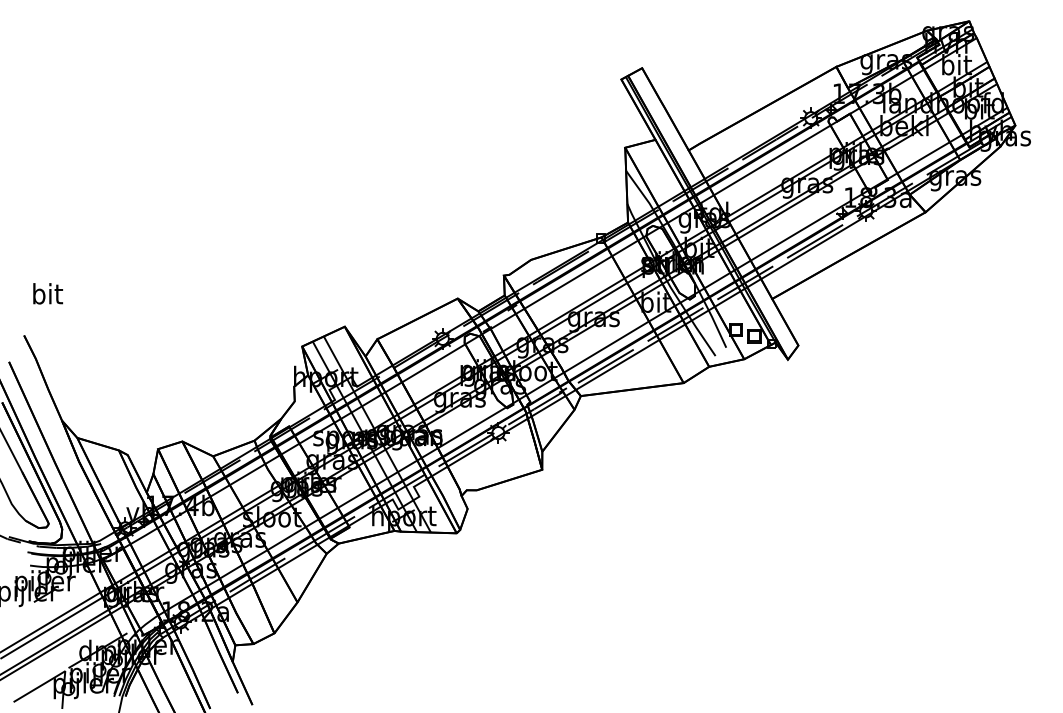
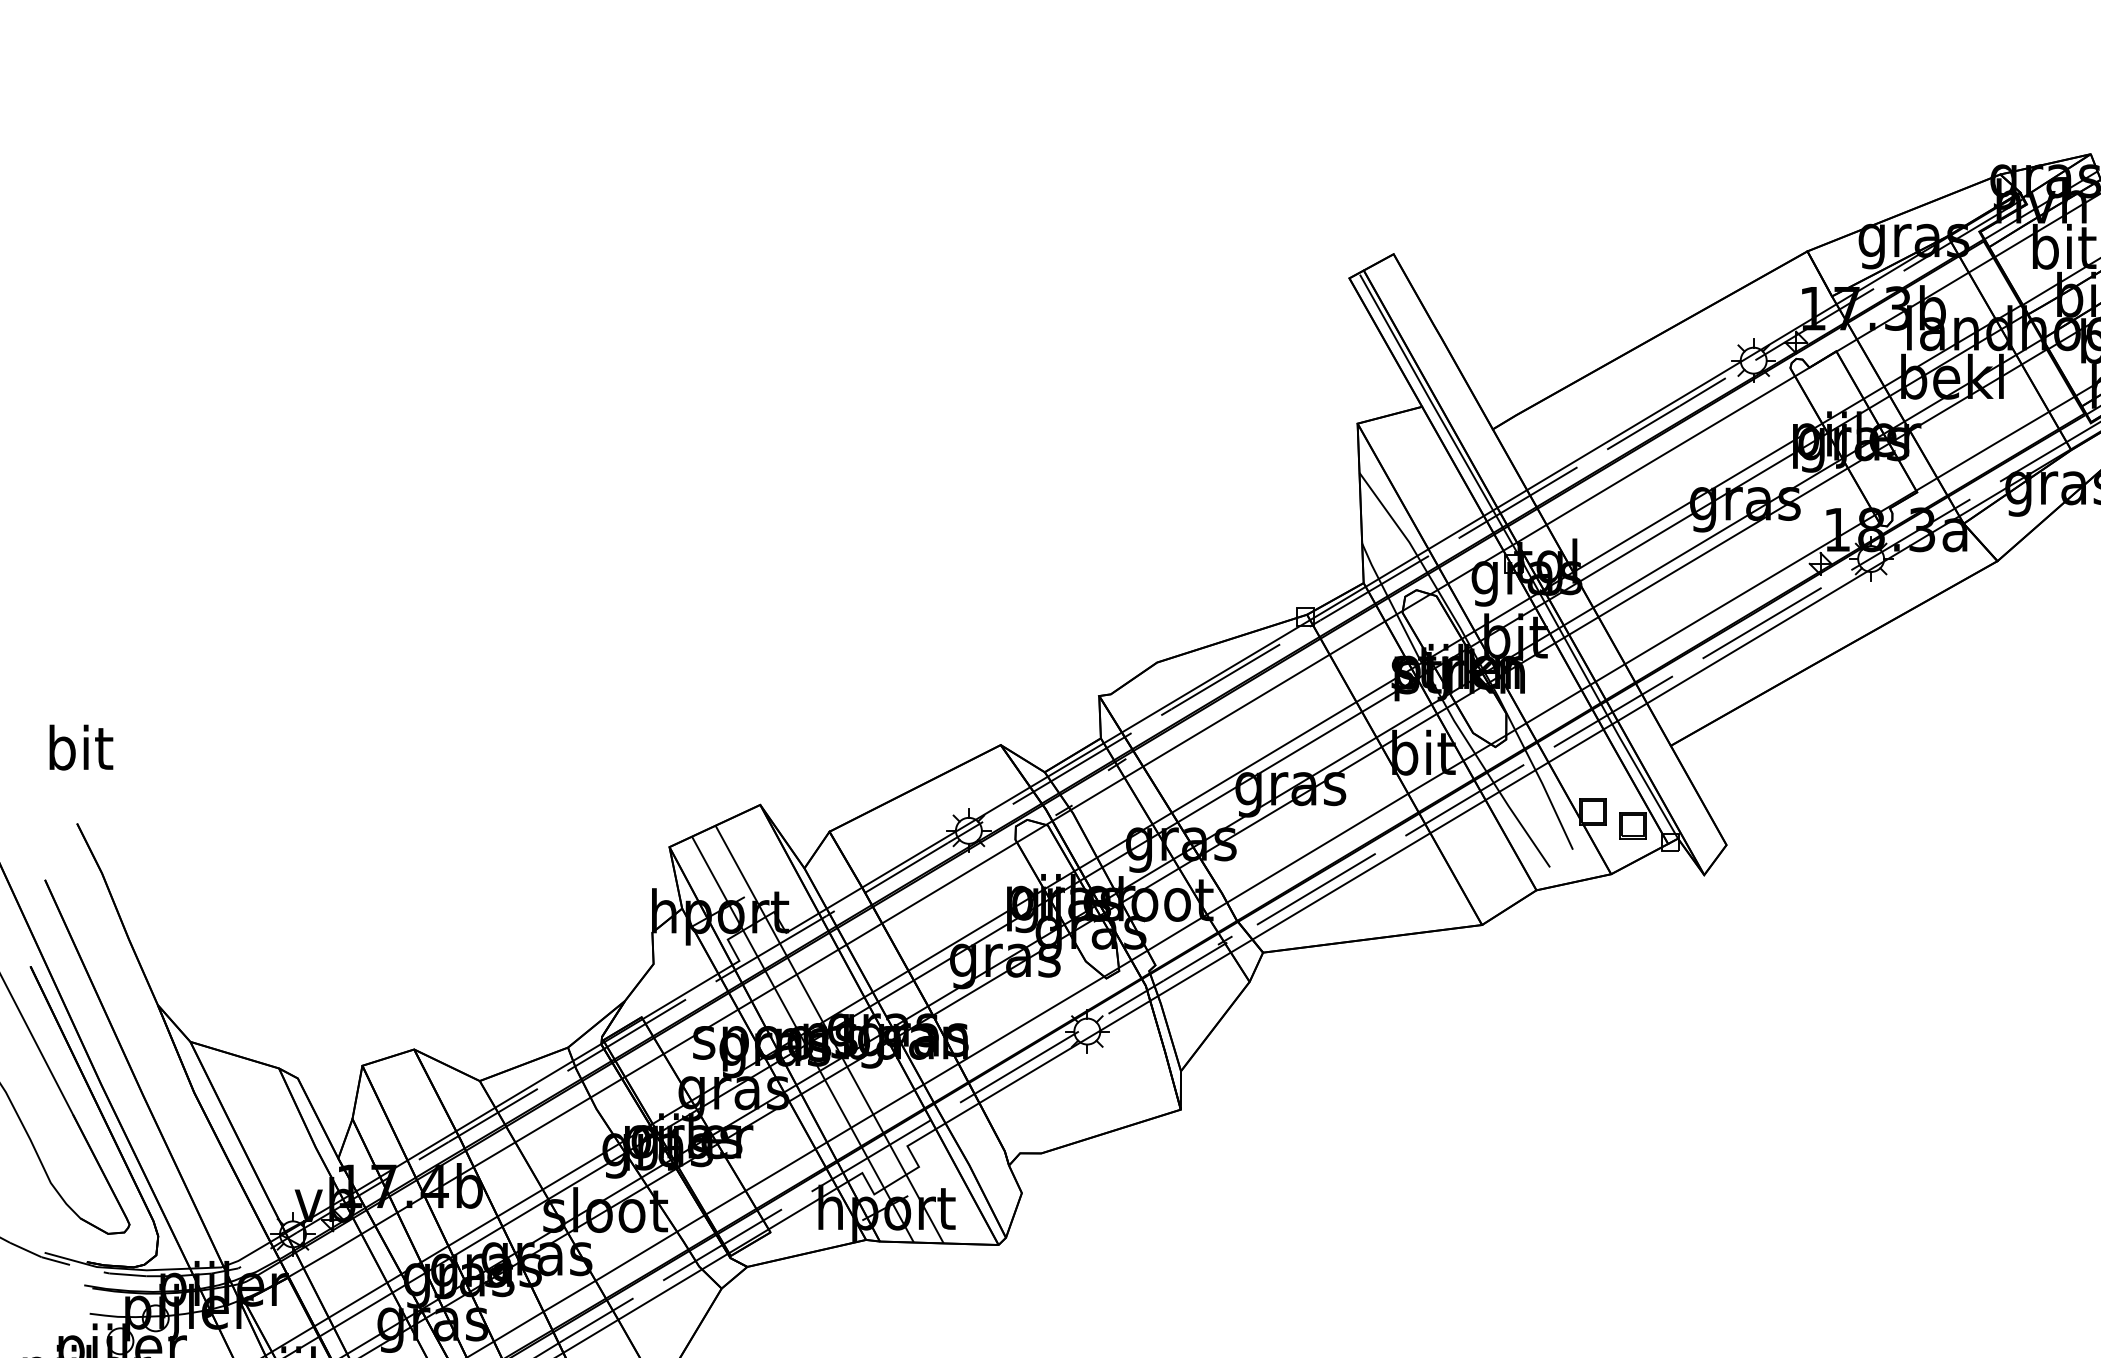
text: (47, 293) -> (79, 746), moved

